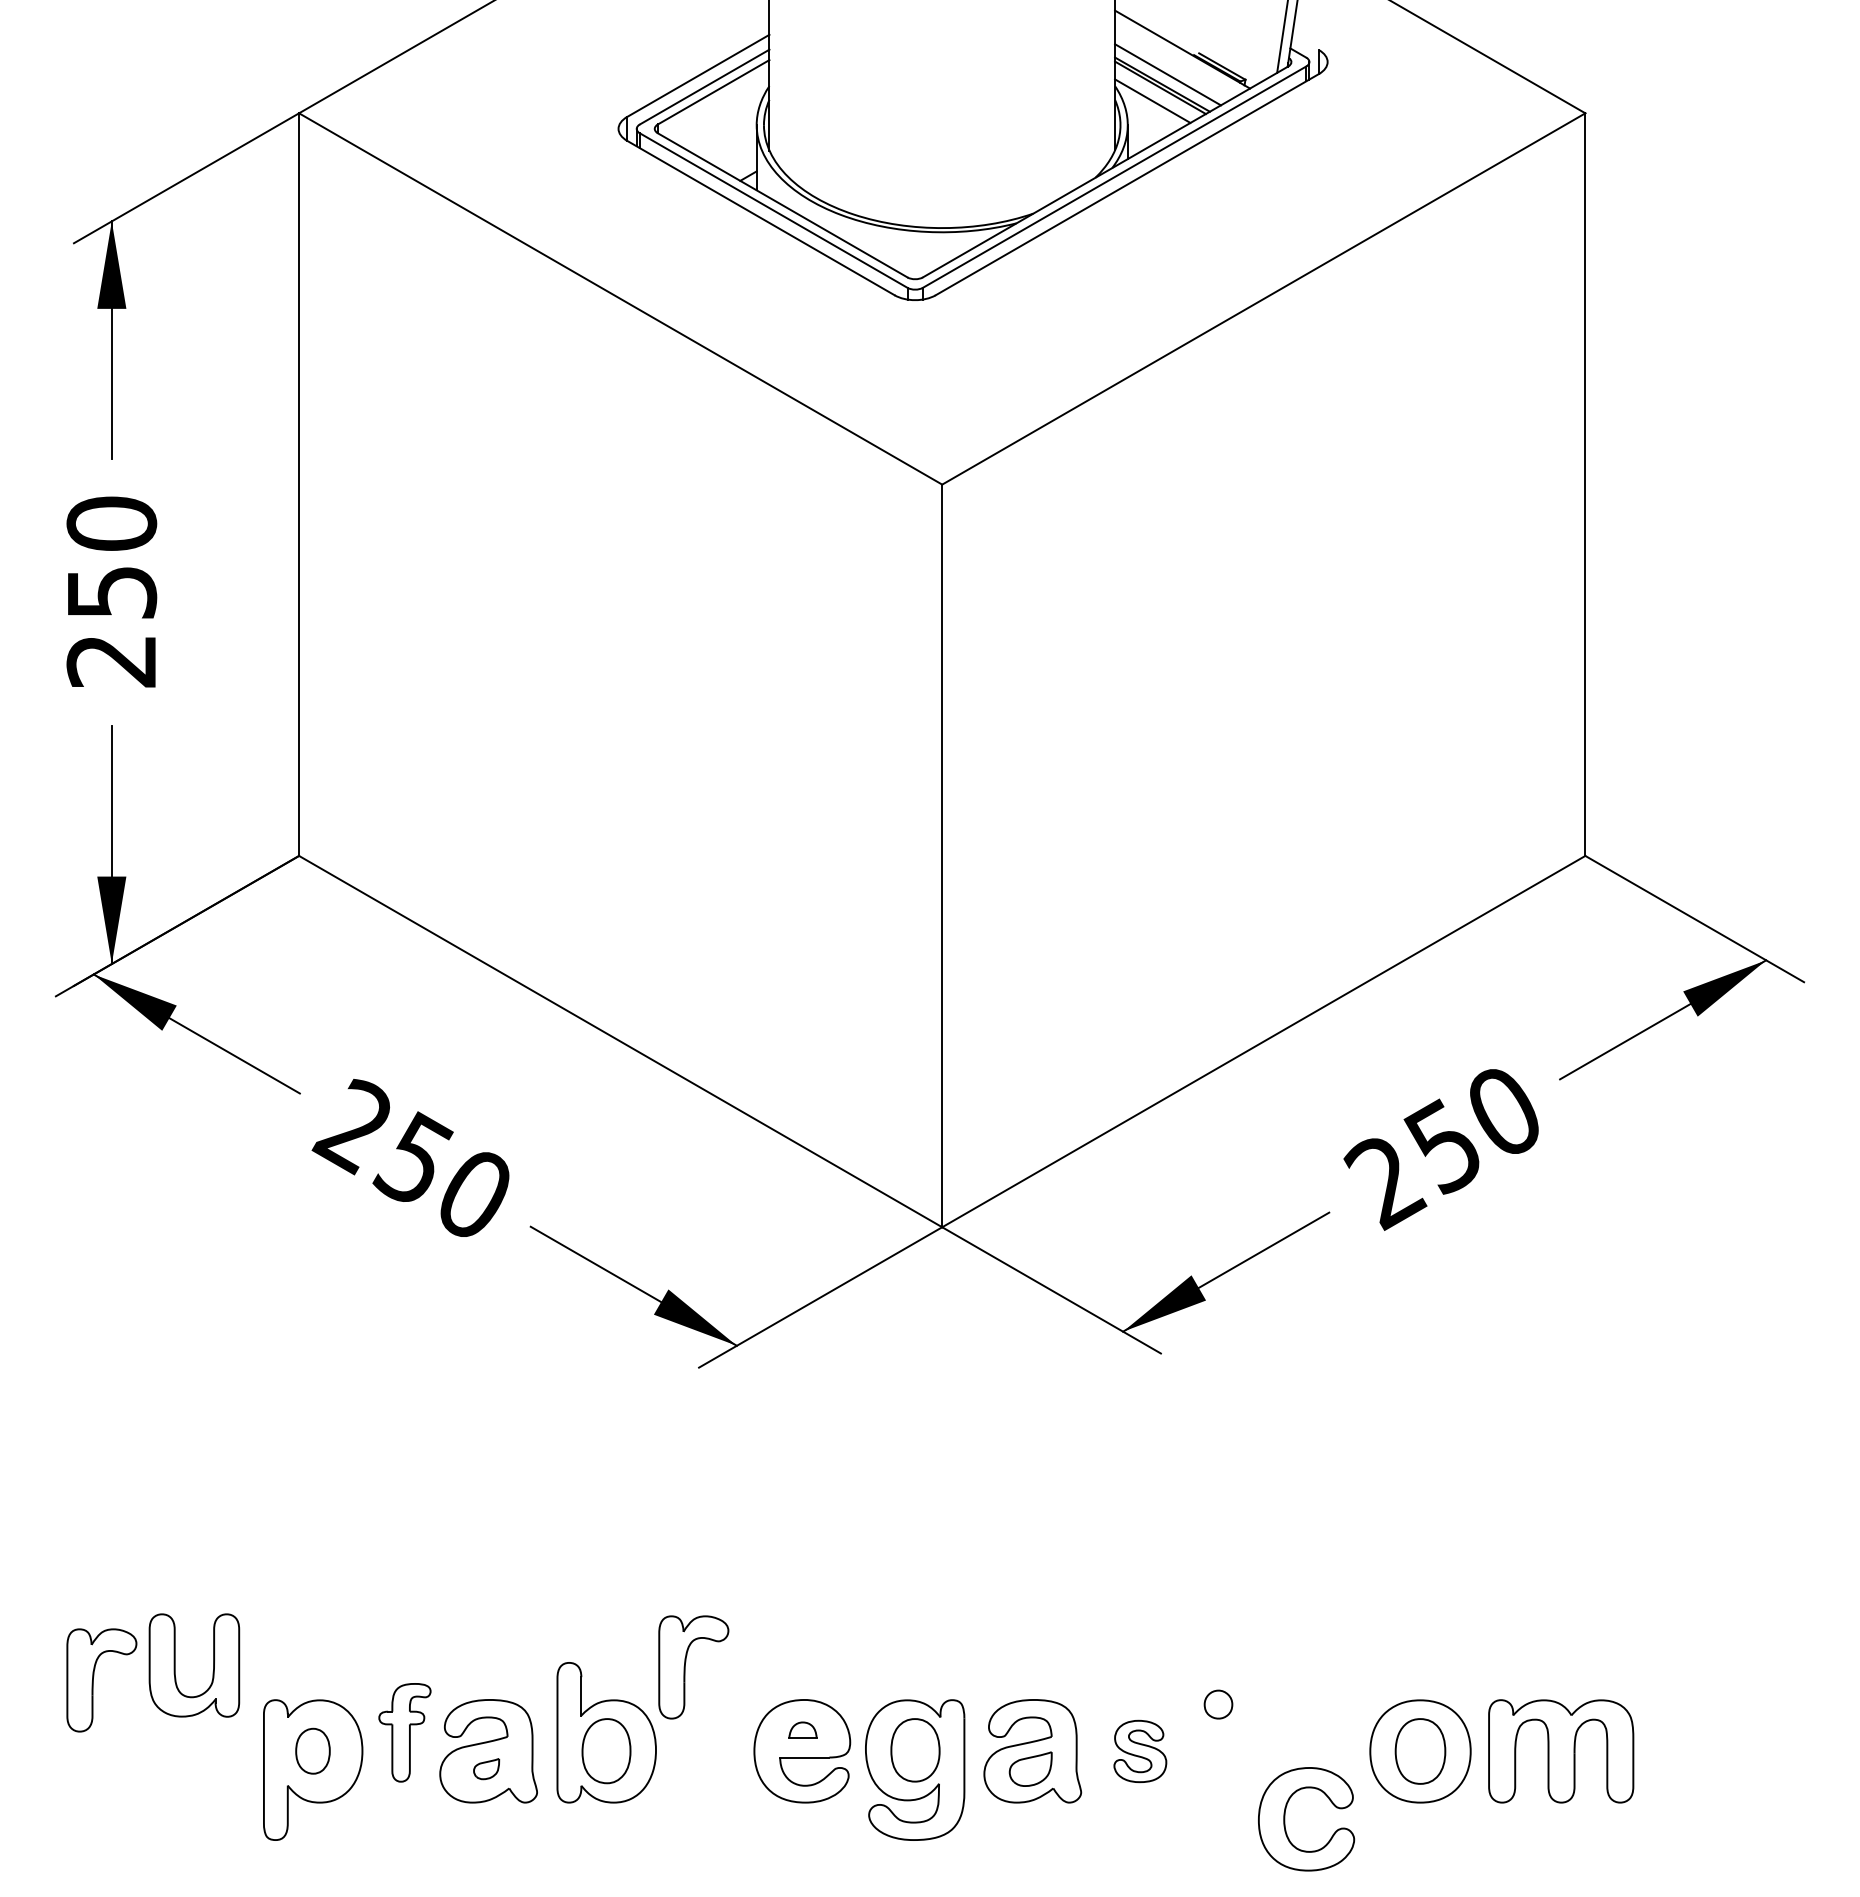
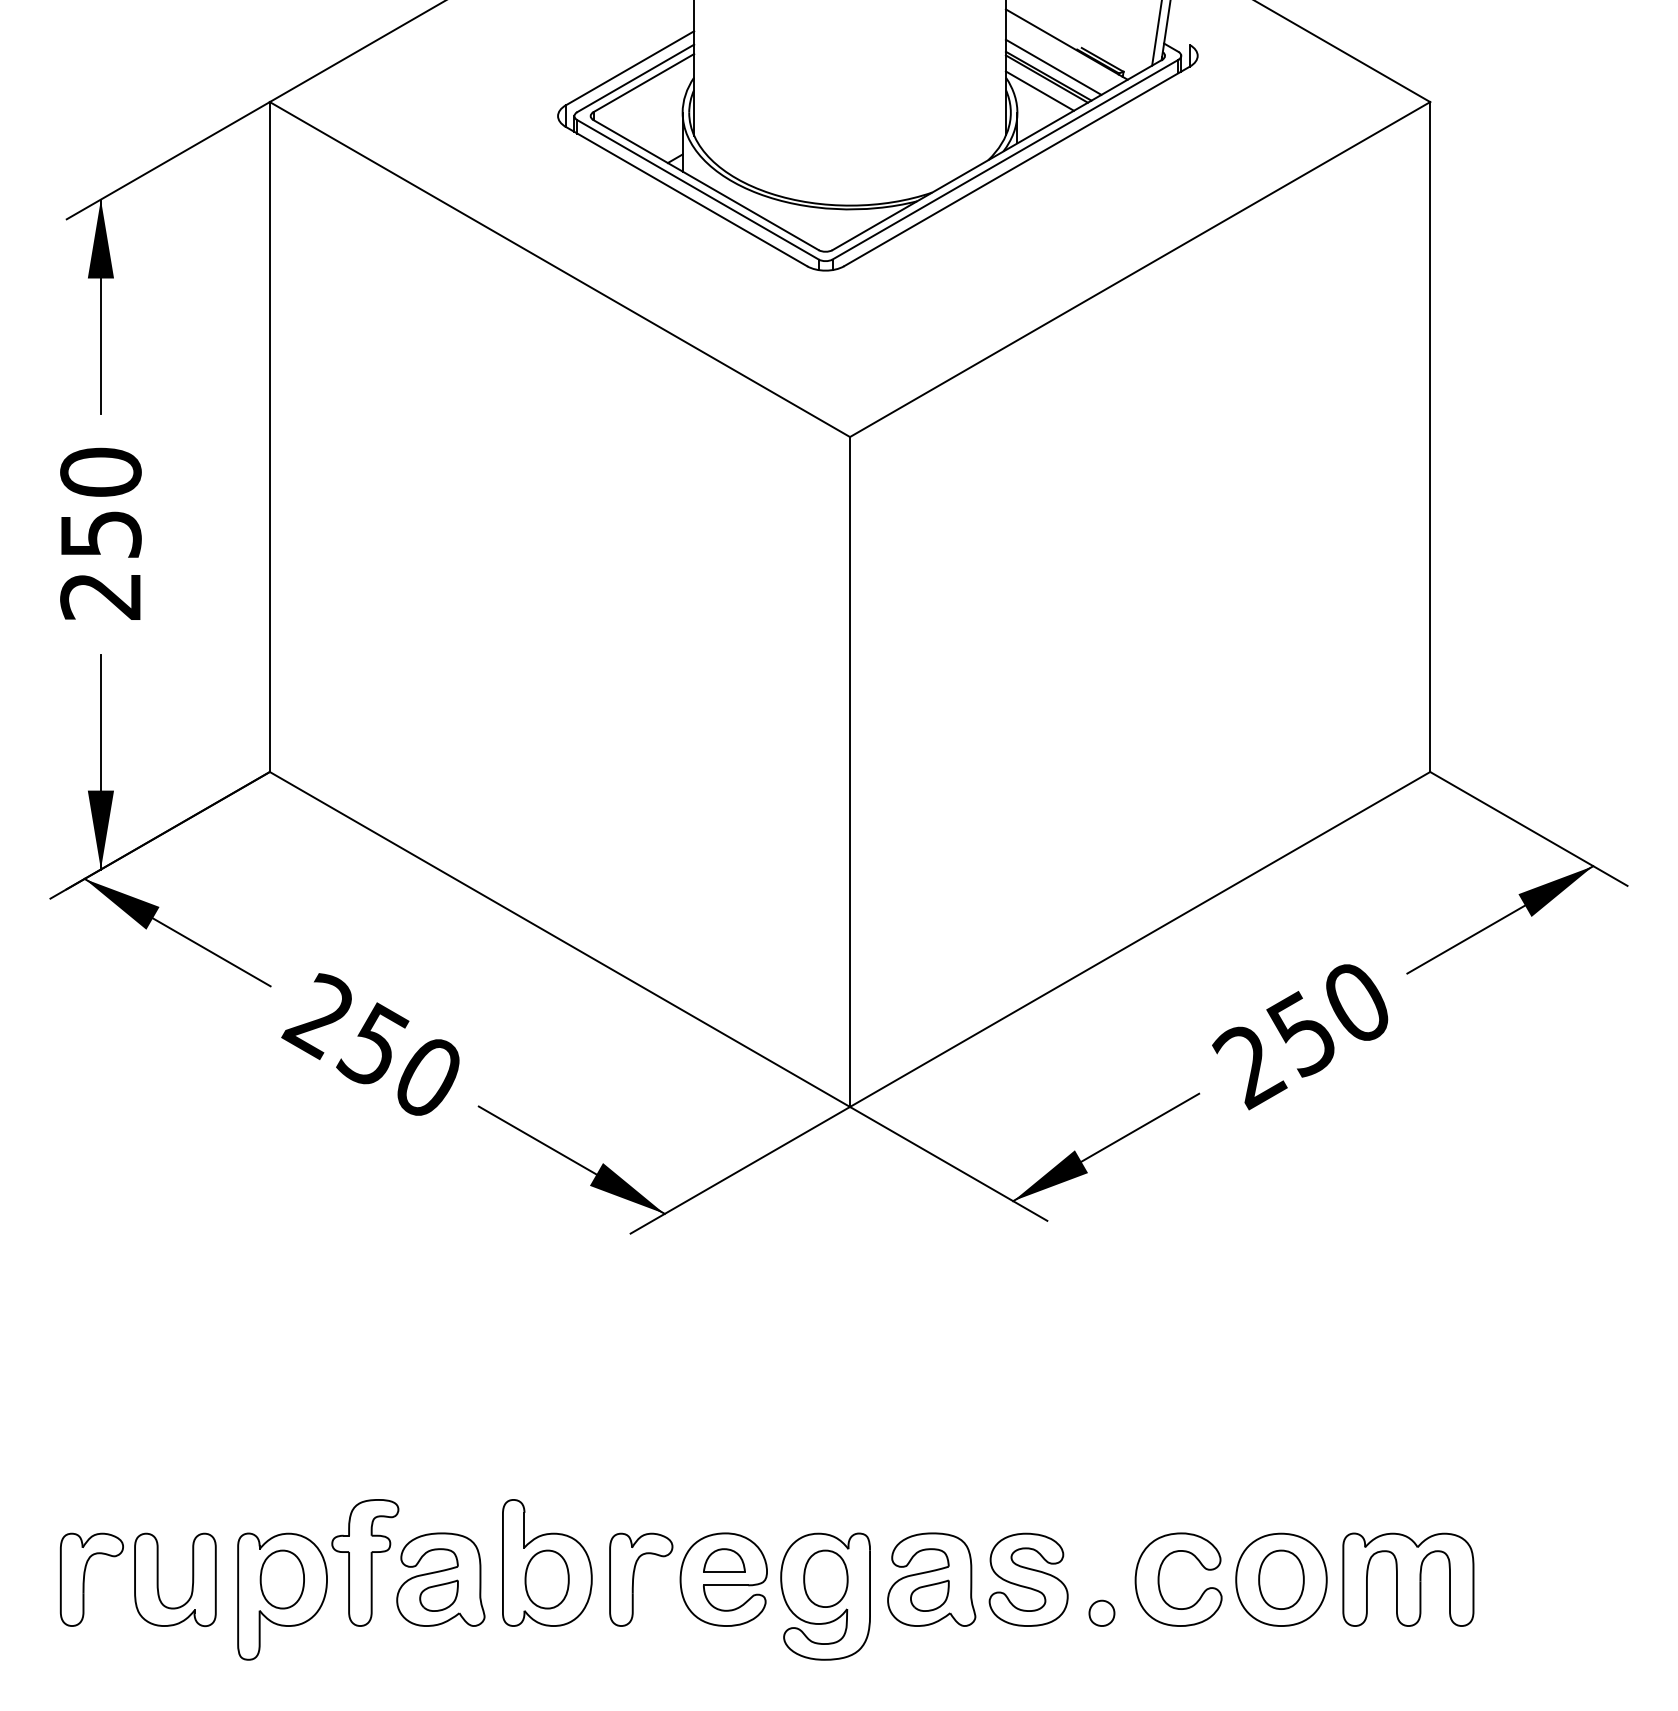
part: (175, 1665) -> (158, 1579), moved
part: (685, 1667) -> (633, 1579), moved
part: (93, 1680) -> (84, 1579), moved
part: (1218, 1704) -> (1101, 1613), moved
part: (802, 1729) -> (723, 1560), size x1.67
part: (404, 1732) -> (364, 1562), size x1.43
part: (312, 1751) -> (281, 1579), size x1.43
part: (1140, 1751) -> (1028, 1579), size x1.67
part: (486, 1768) -> (438, 1595), size x1.67
part: (1285, 1819) -> (1159, 1579), moved

